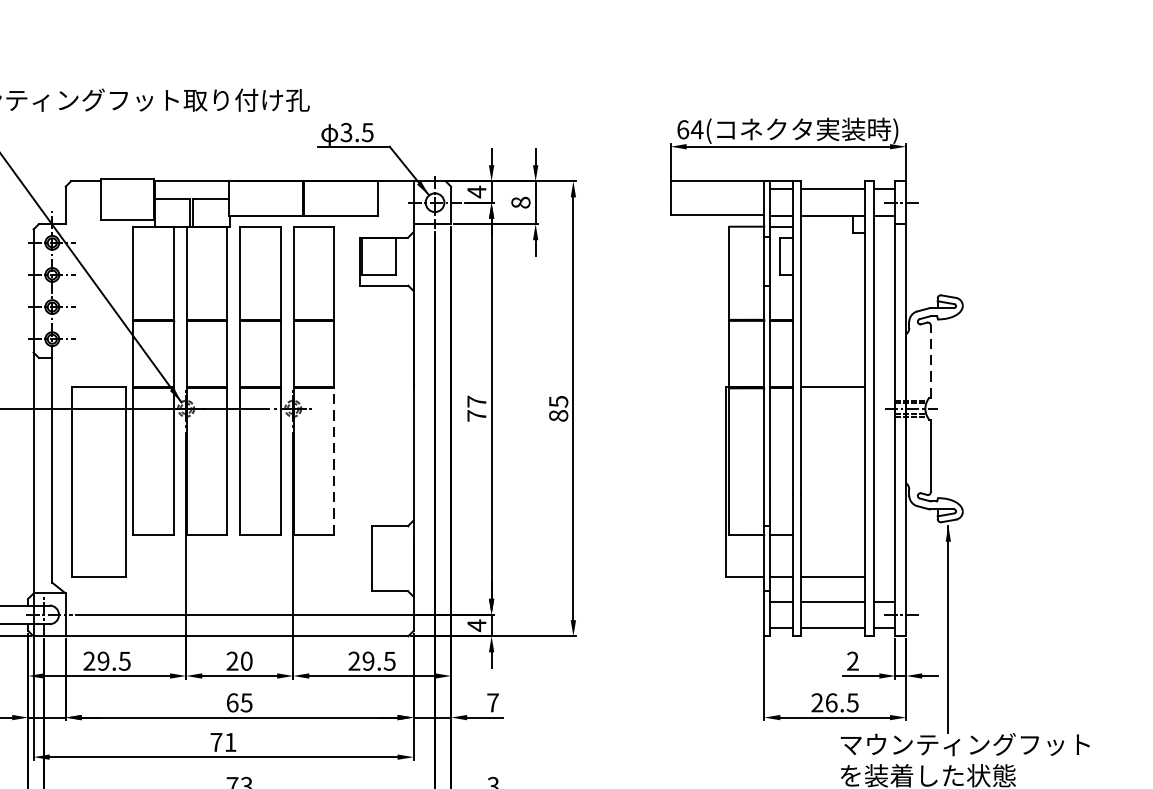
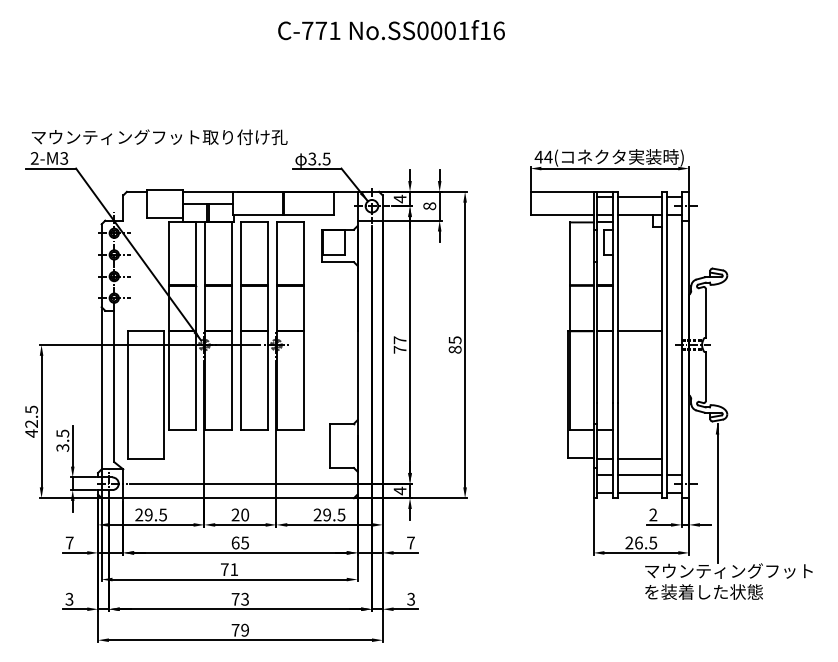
text: (682, 128) -> (538, 156), 64( -> 44(
line: (930, 361) -> (705, 313), dashed -> solid
line: (334, 461) -> (304, 380), dashed -> solid

